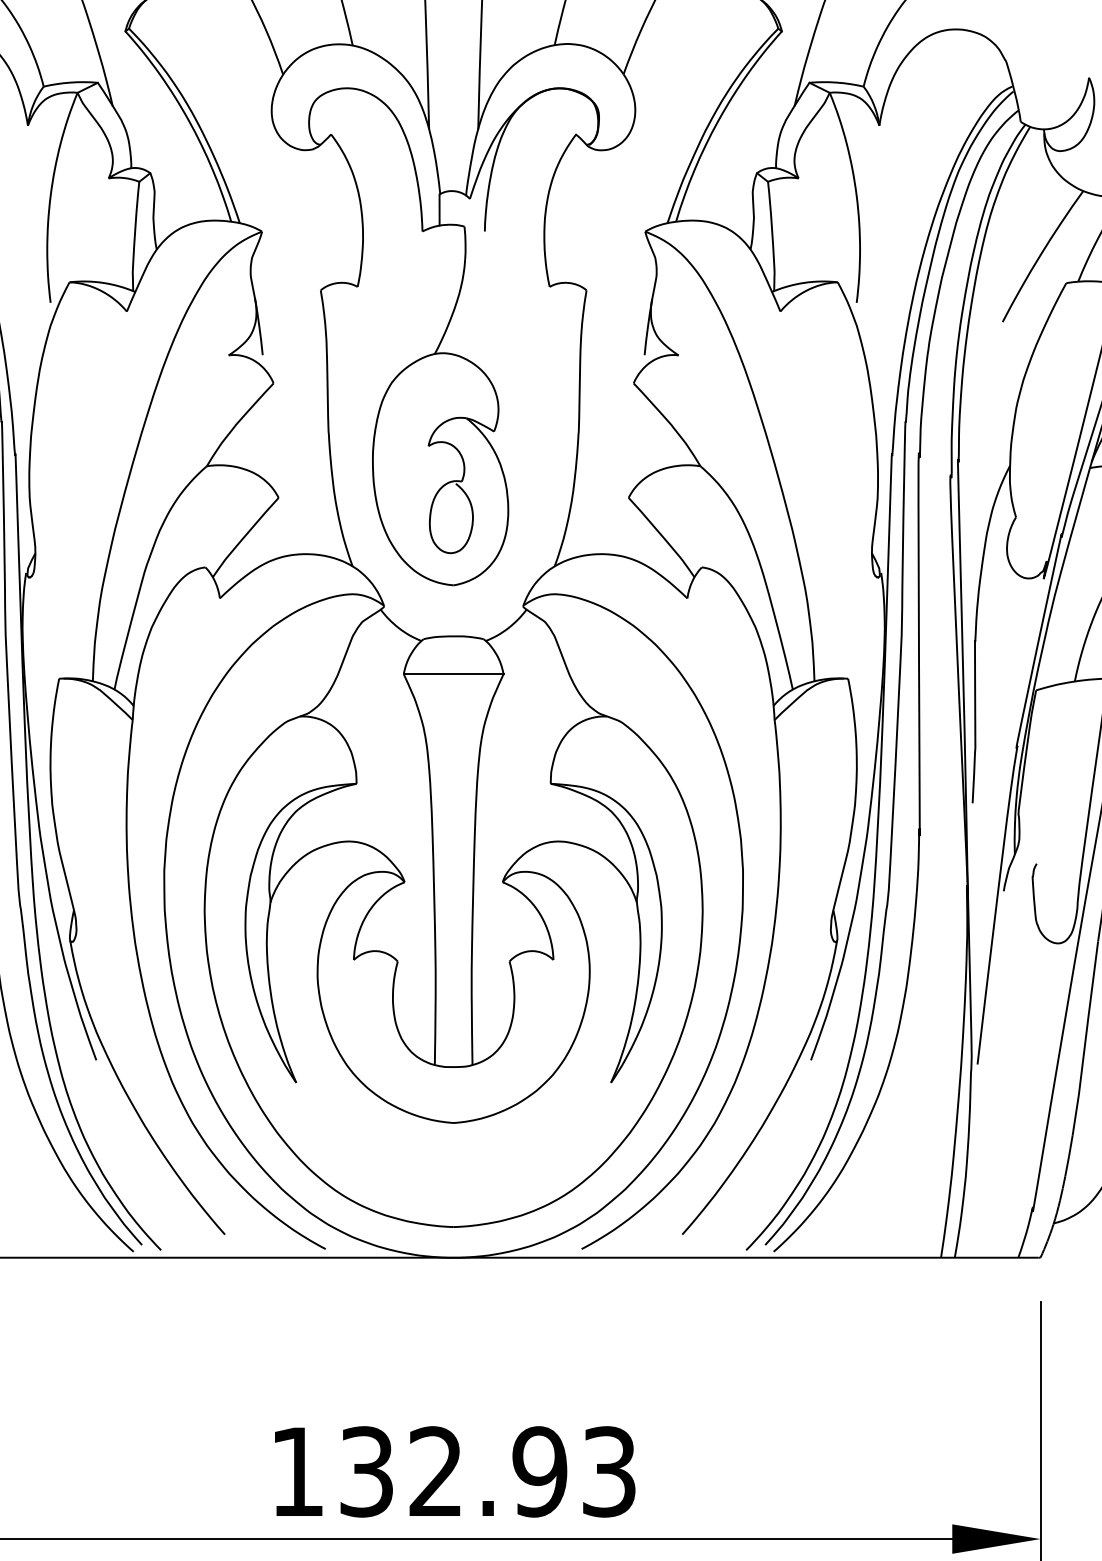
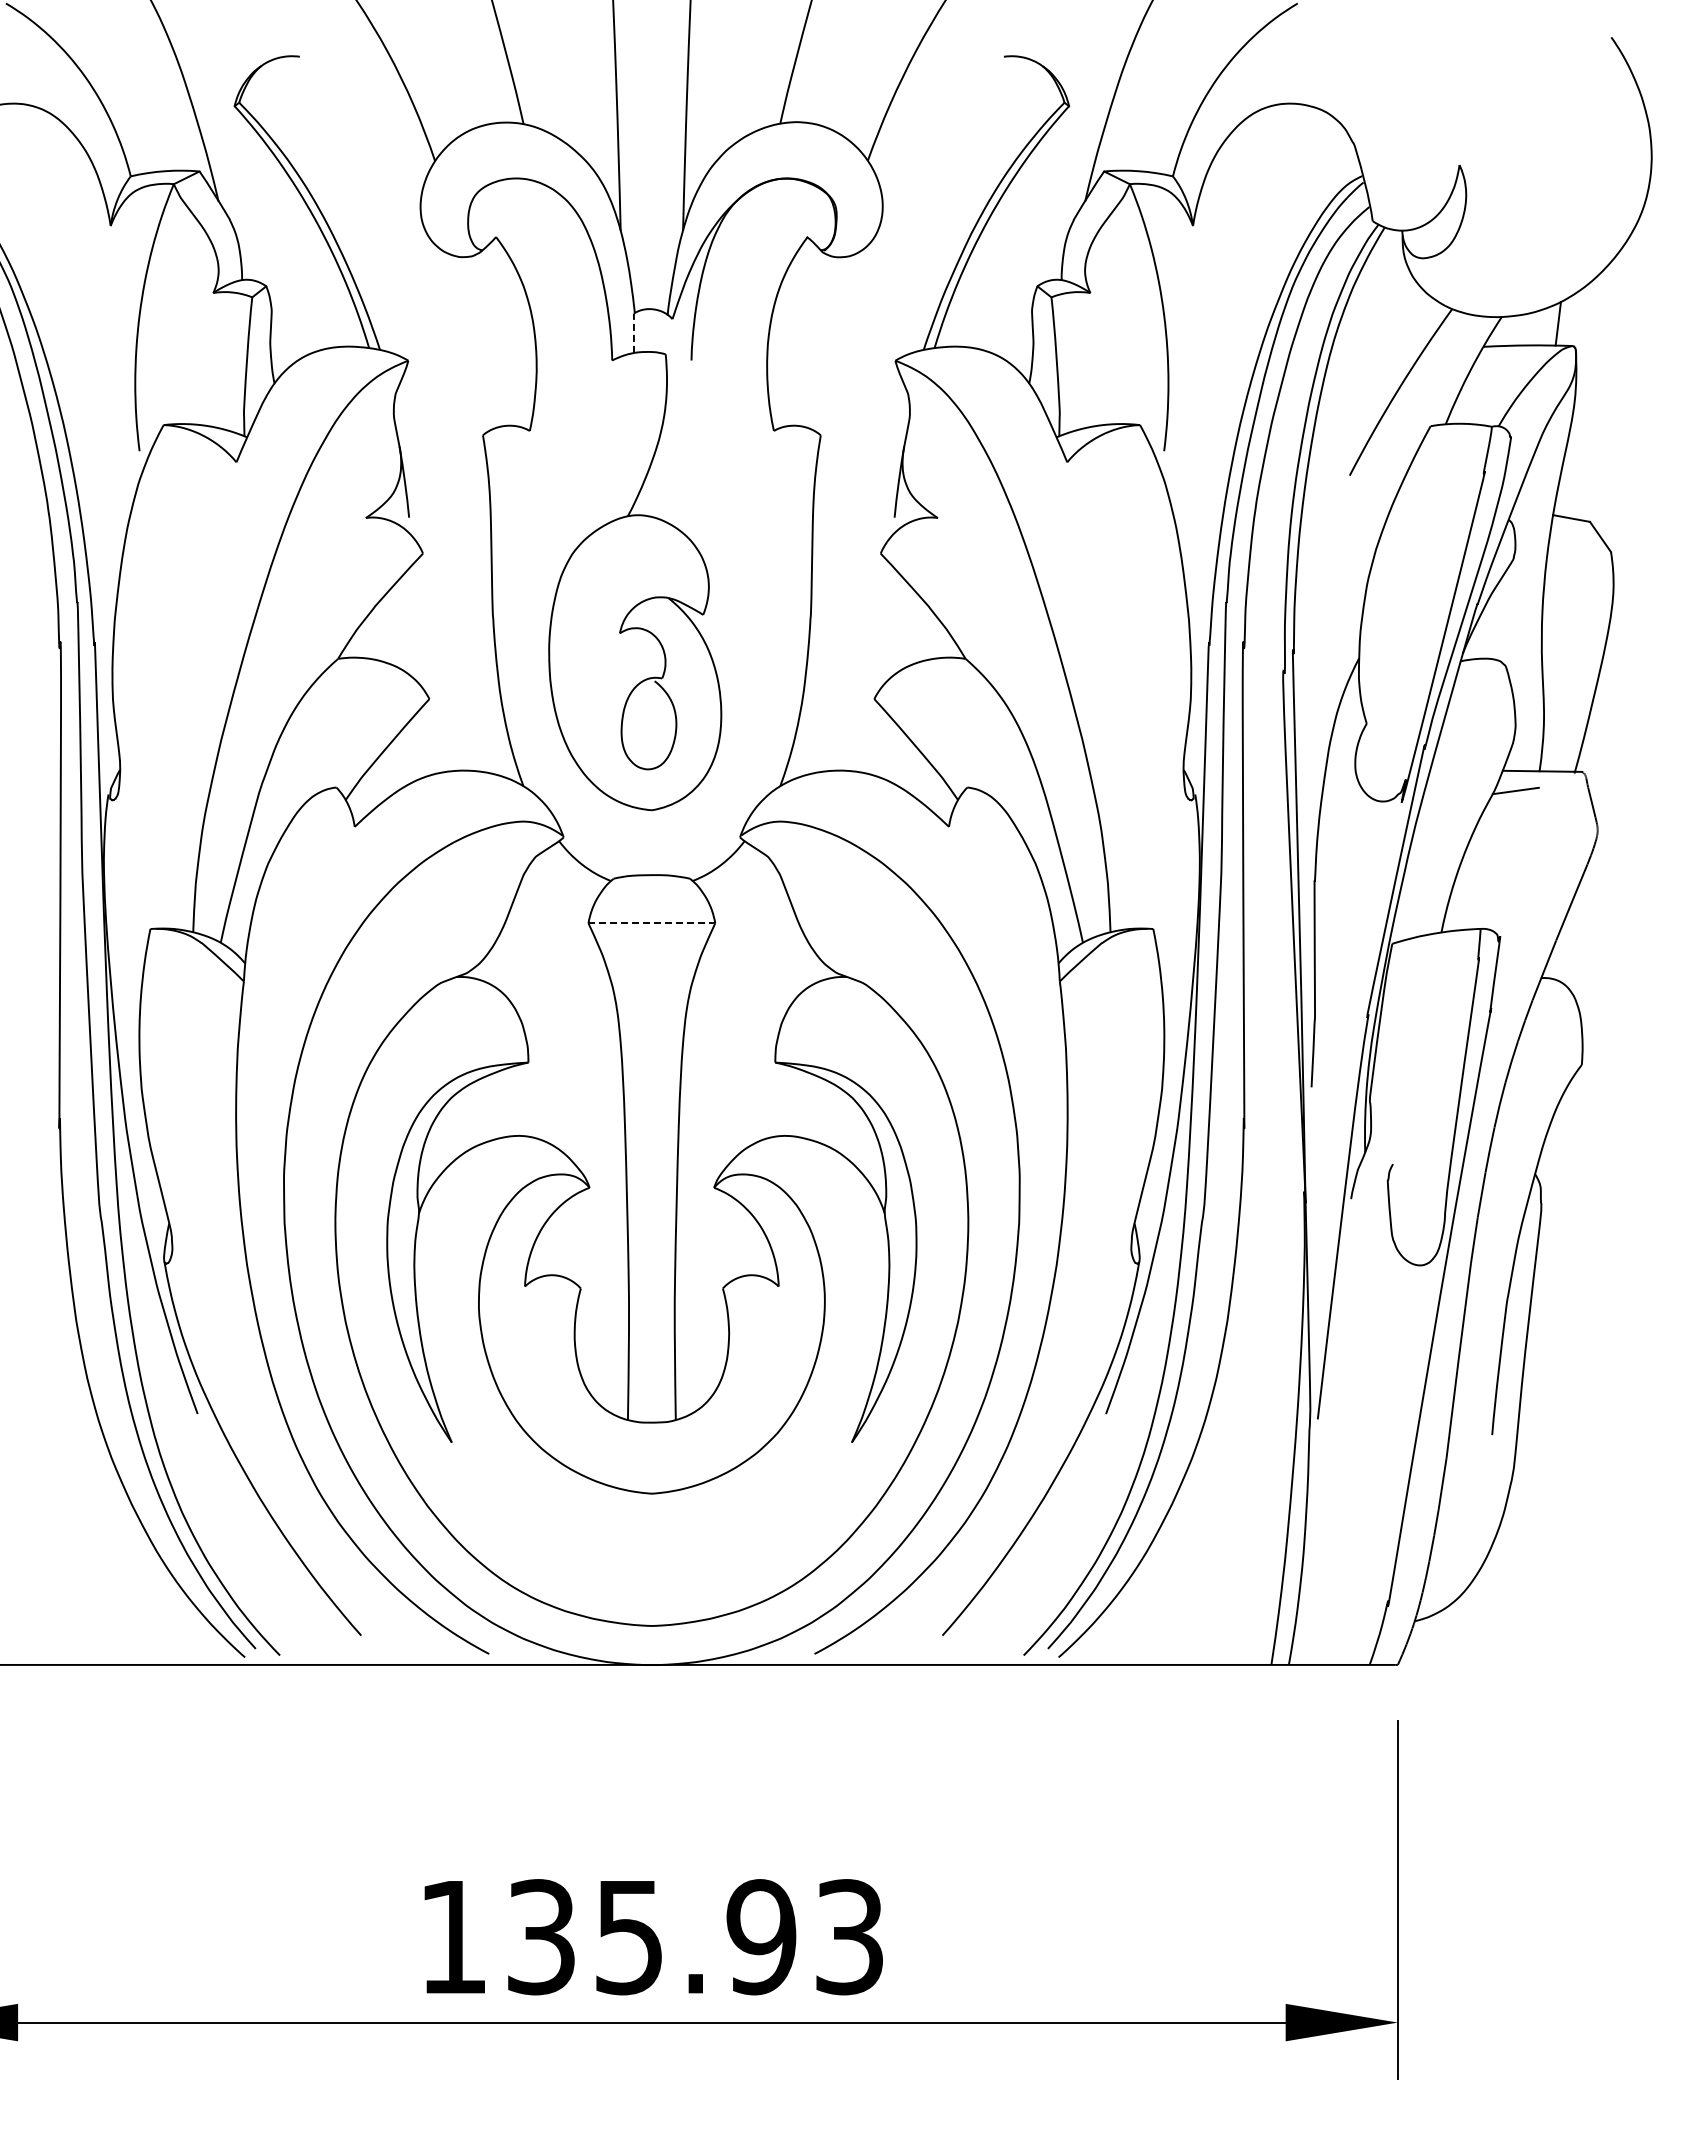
line: (439, 210) -> (633, 333), solid -> dashed
line: (454, 674) -> (652, 923), solid -> dashed
text: (435, 1472) -> (628, 1937), 132.93 -> 135.93

